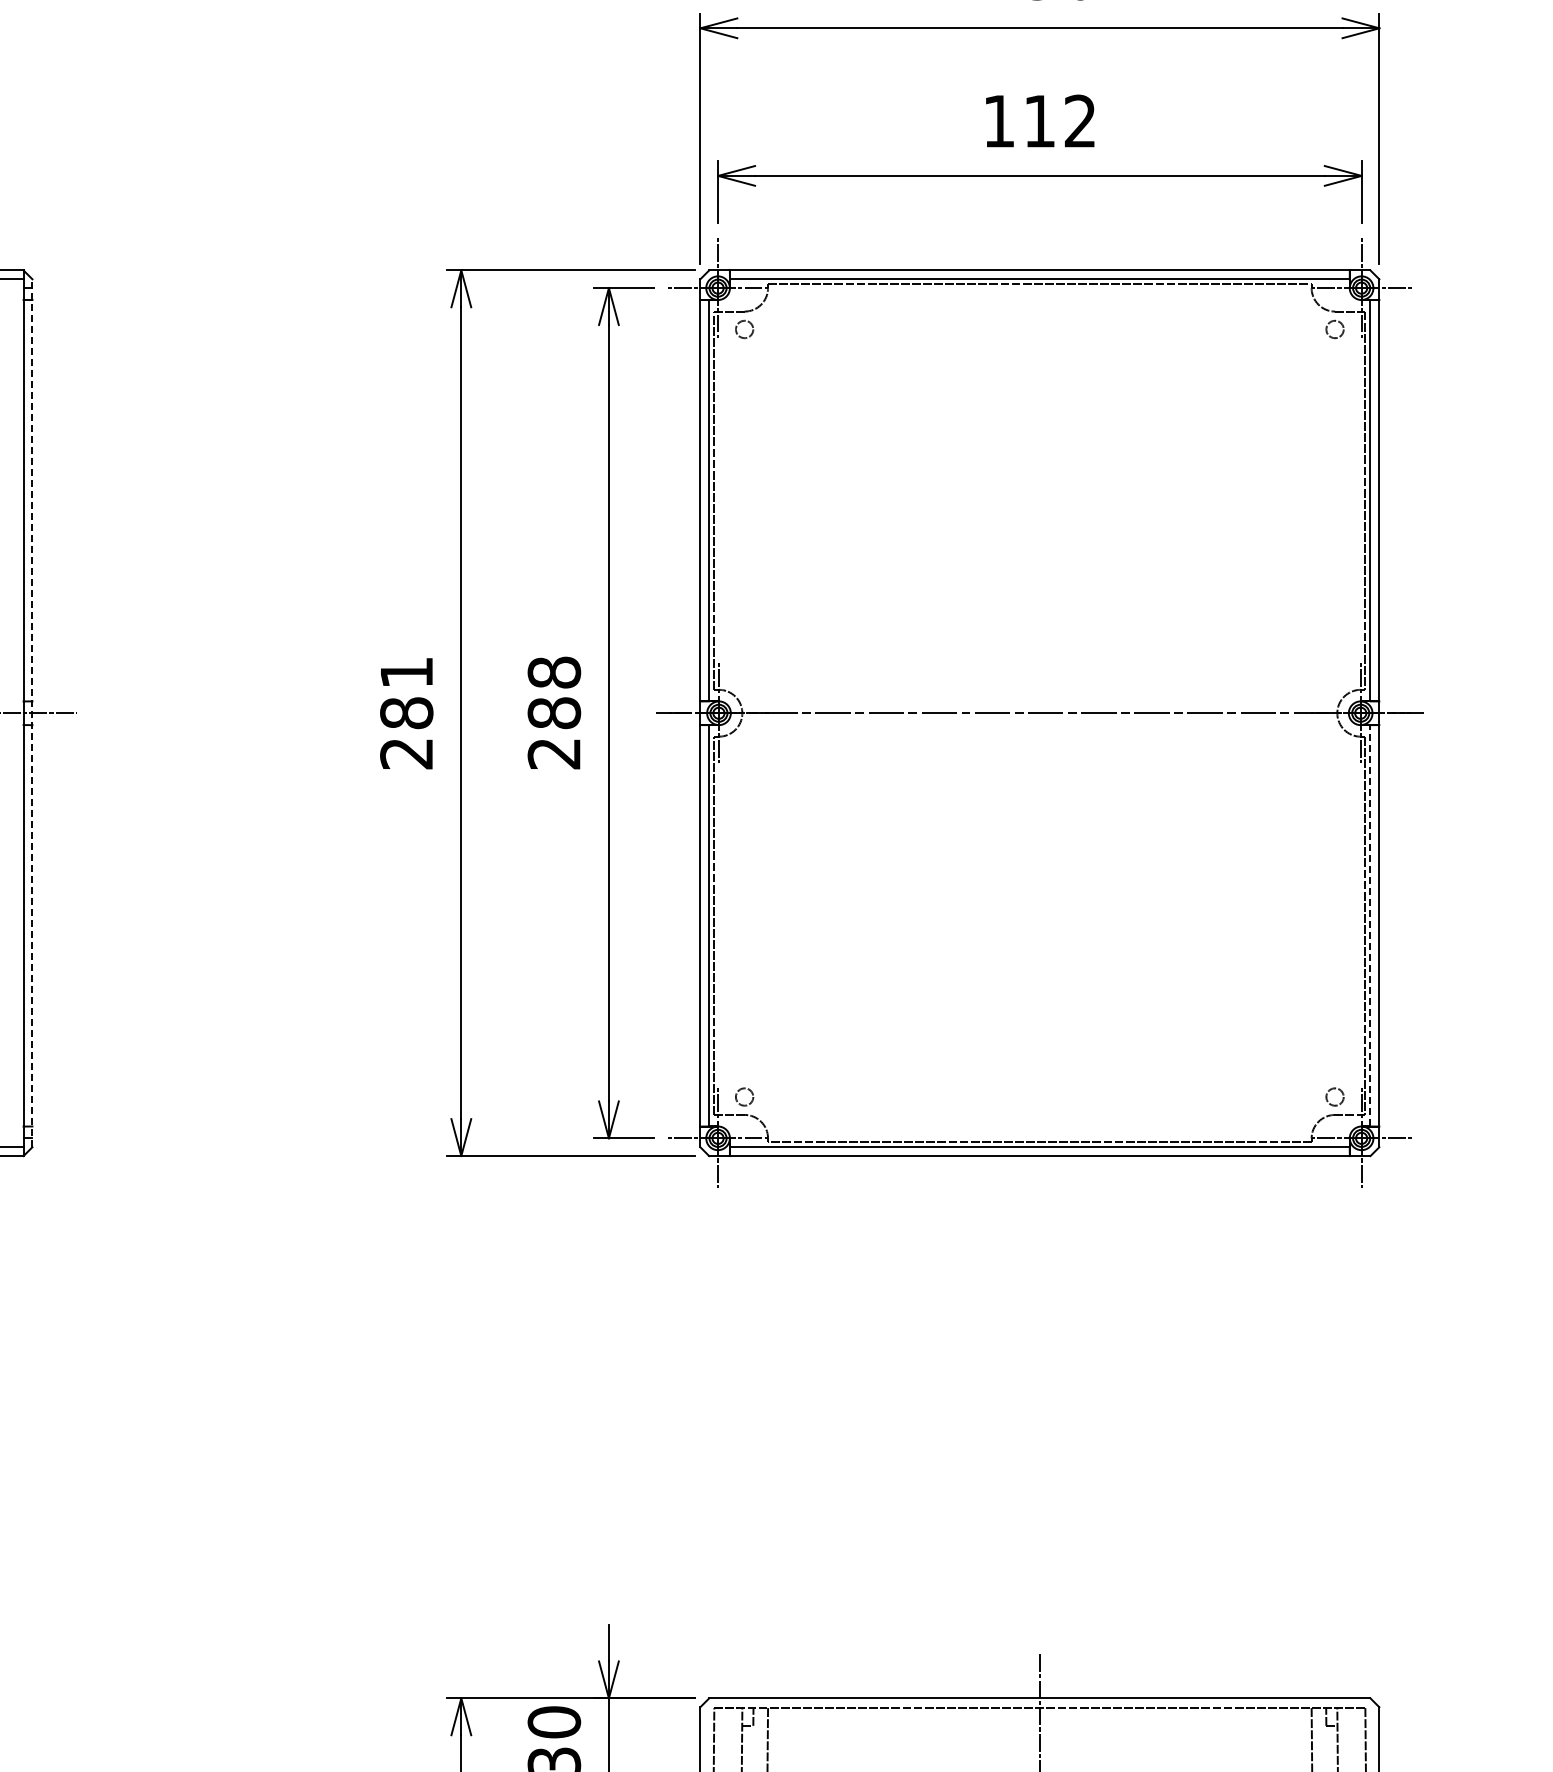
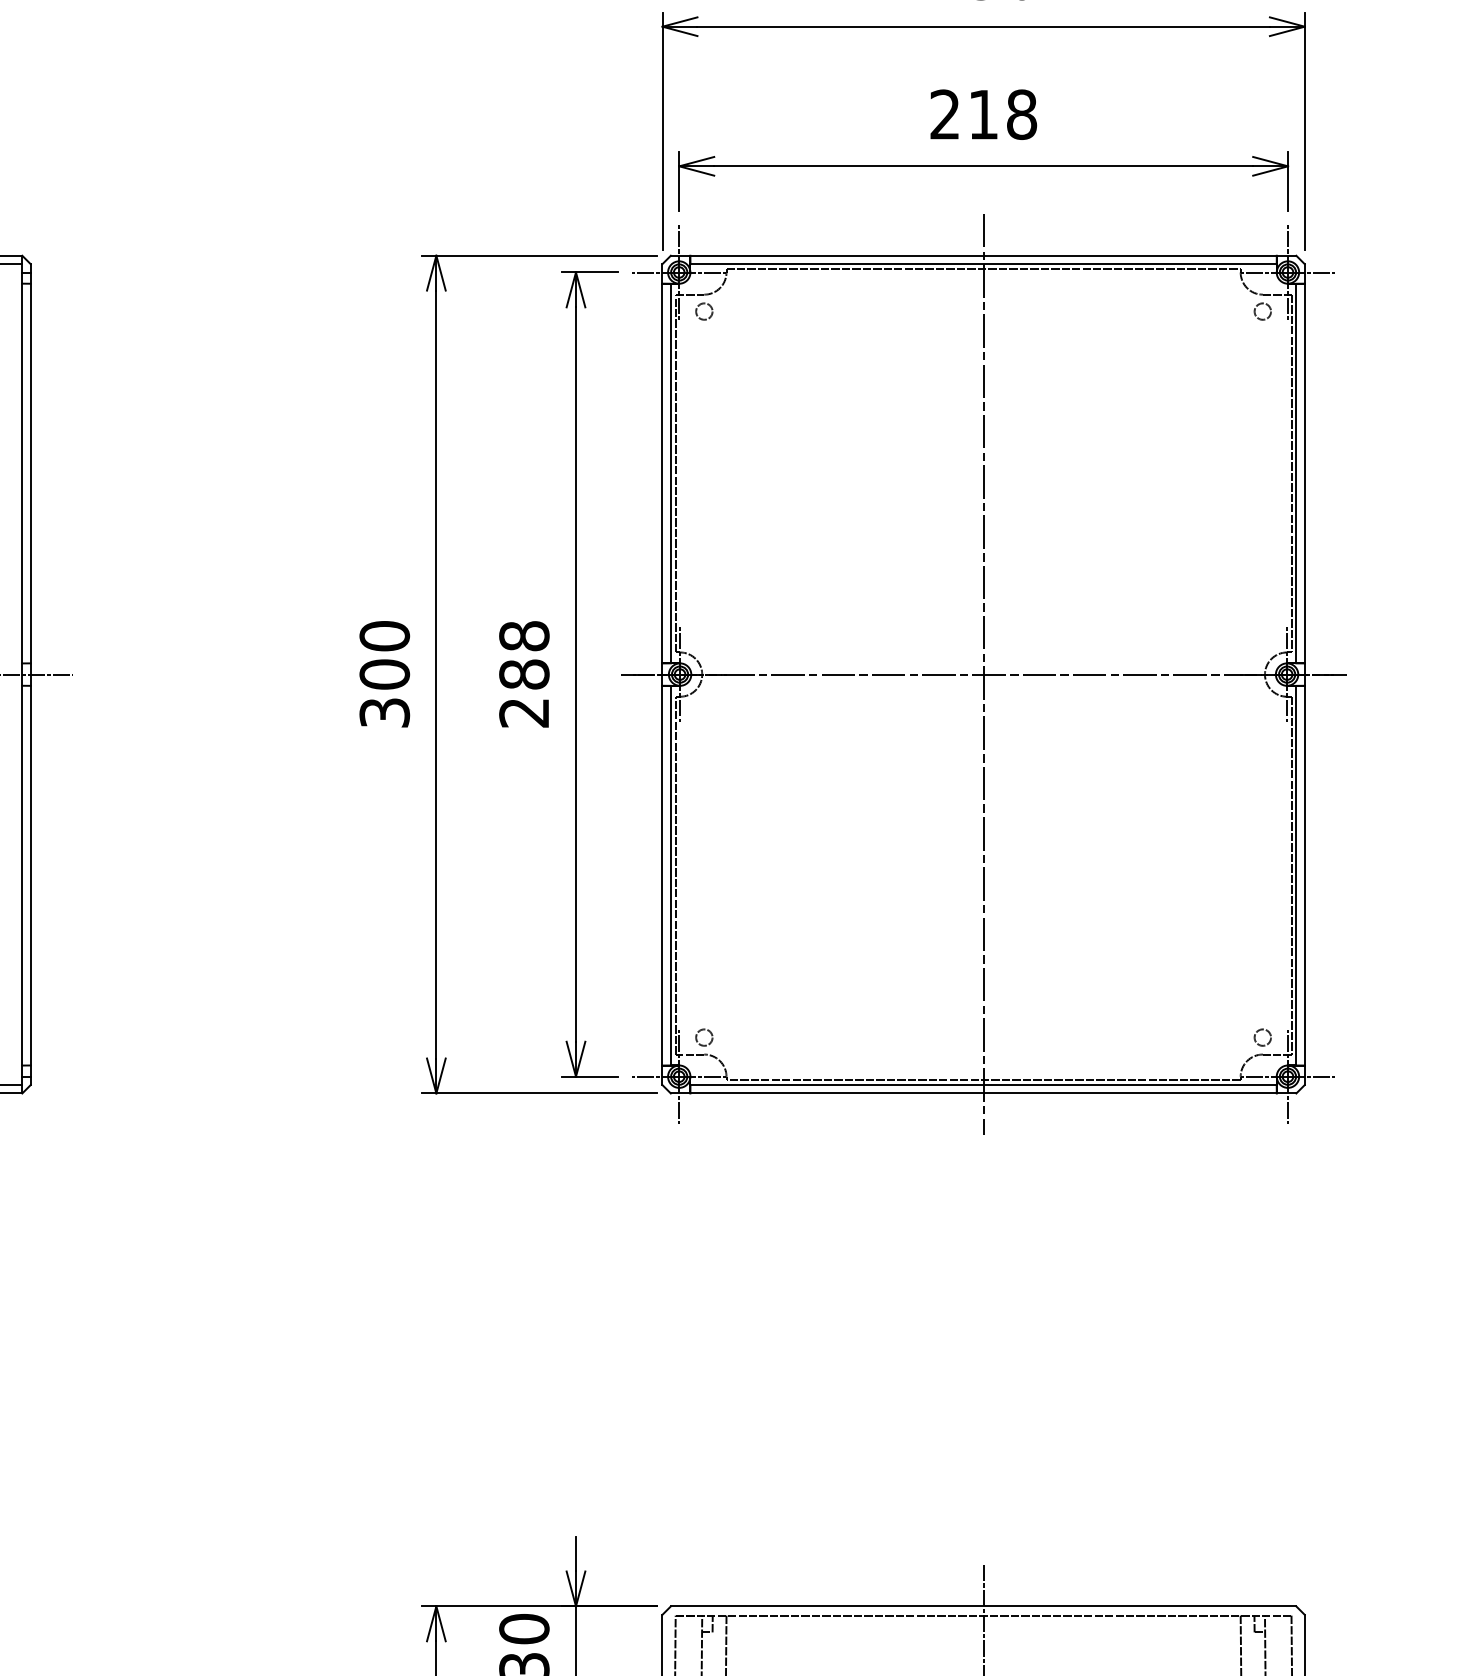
text: (1039, 121) -> (983, 114), 112 -> 218
text: (406, 712) -> (384, 673), 281 -> 300
line: (32, 713) -> (30, 674), dashed -> solid
line: (1039, 713) -> (983, 674), added
line: (1370, 925) -> (1296, 875), dashed -> solid

